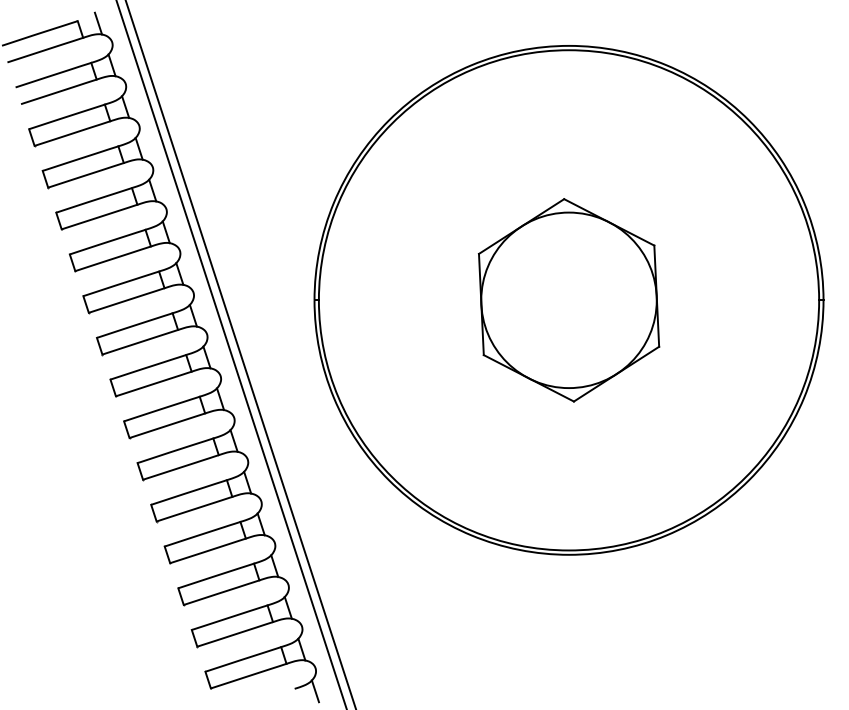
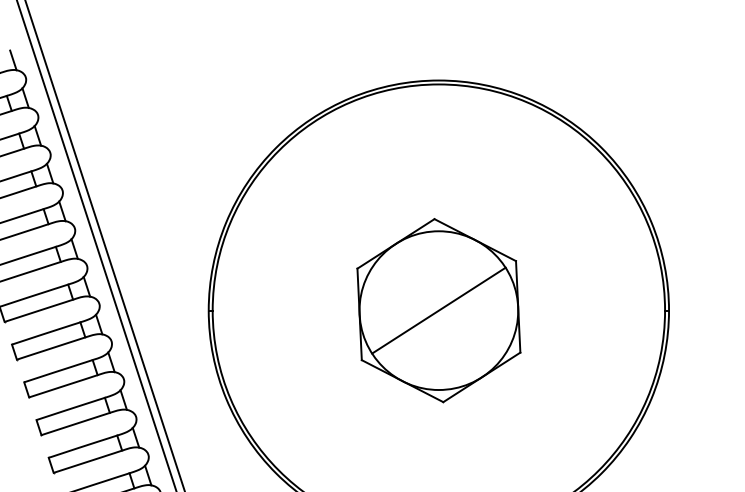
line: (568, 299) -> (438, 309), added

